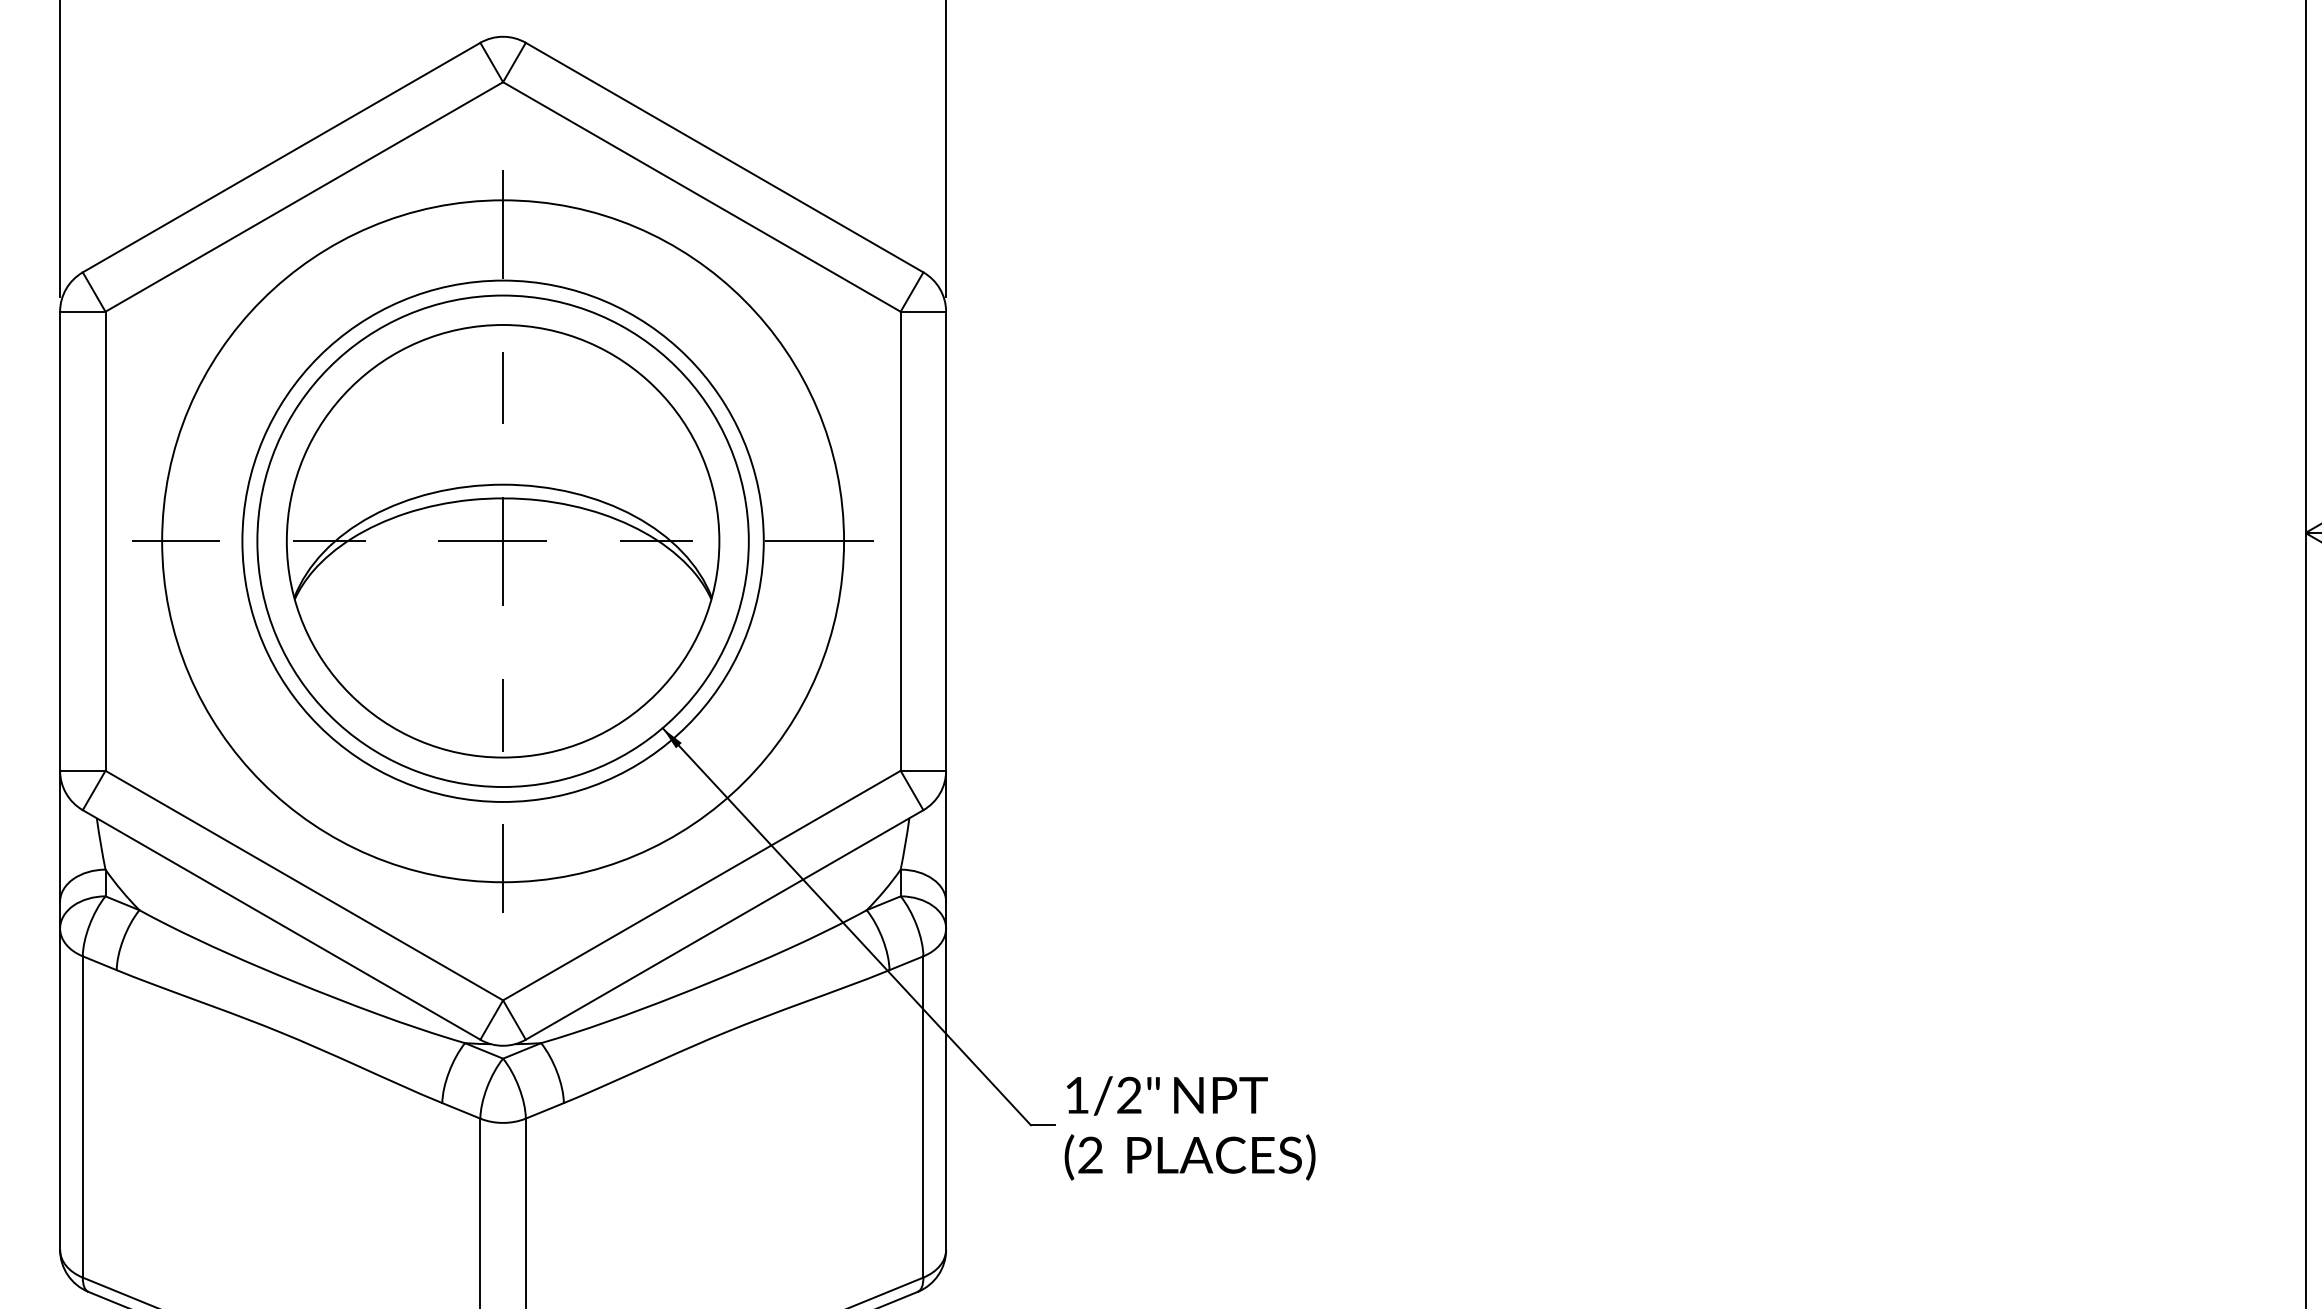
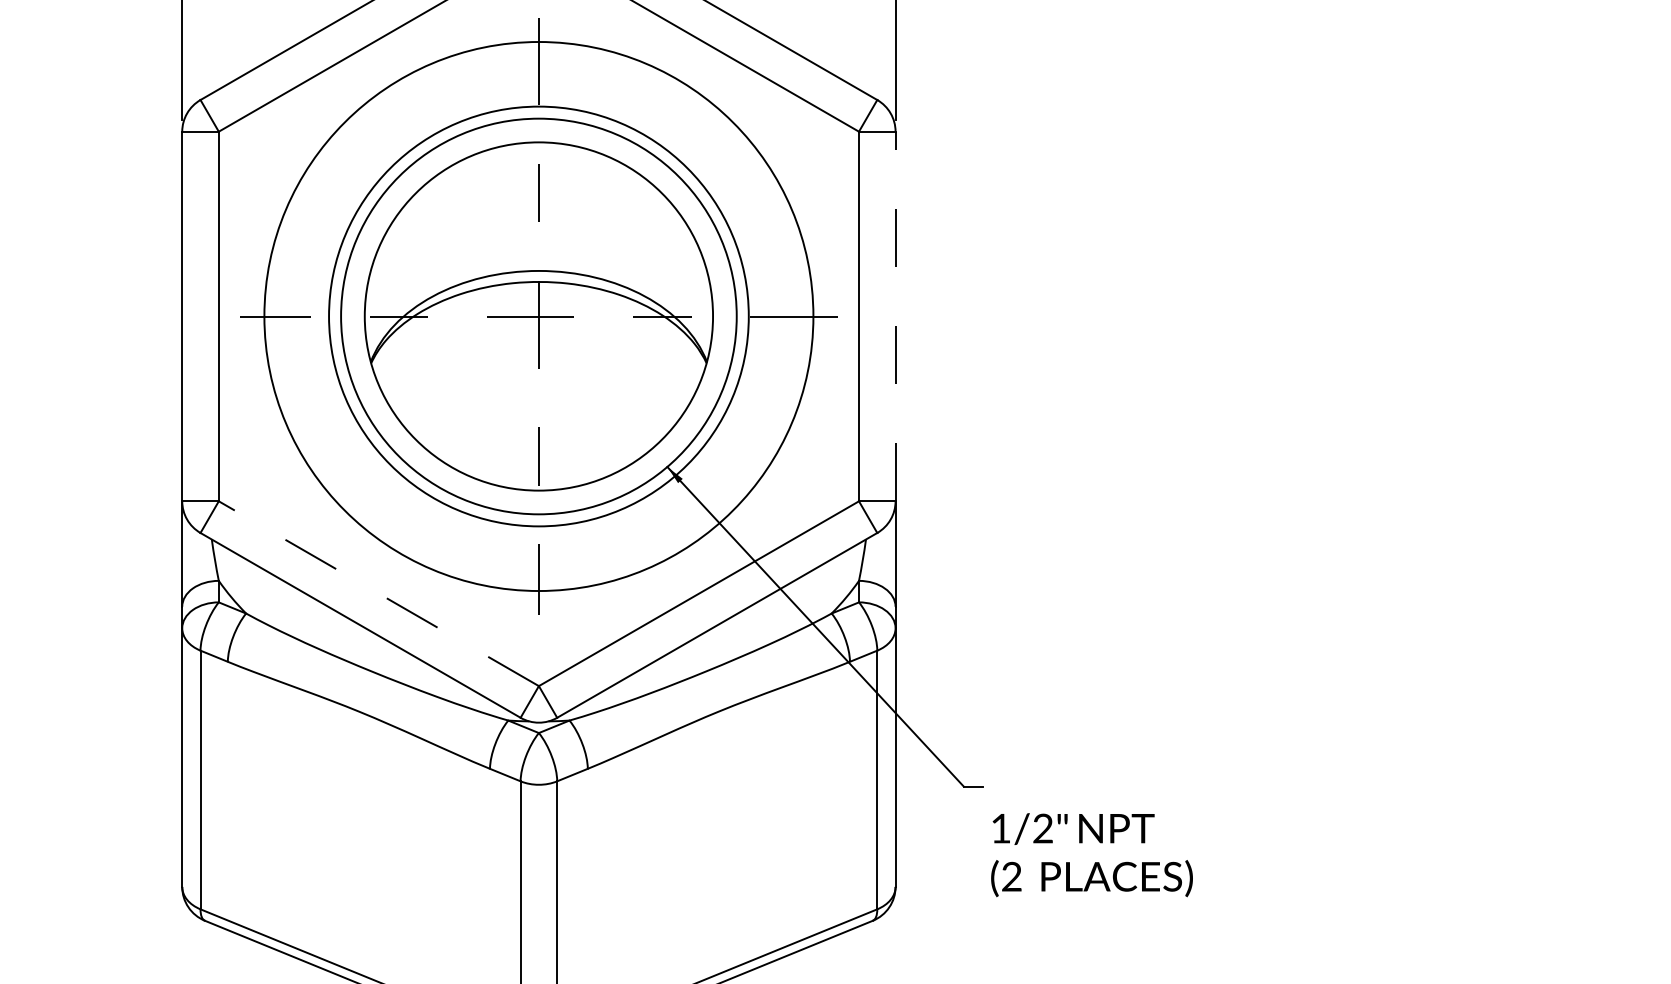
line: (946, 541) -> (895, 316), solid -> dashed
line: (304, 885) -> (379, 593), solid -> dashed
text: (1189, 1128) -> (1091, 855), moved

